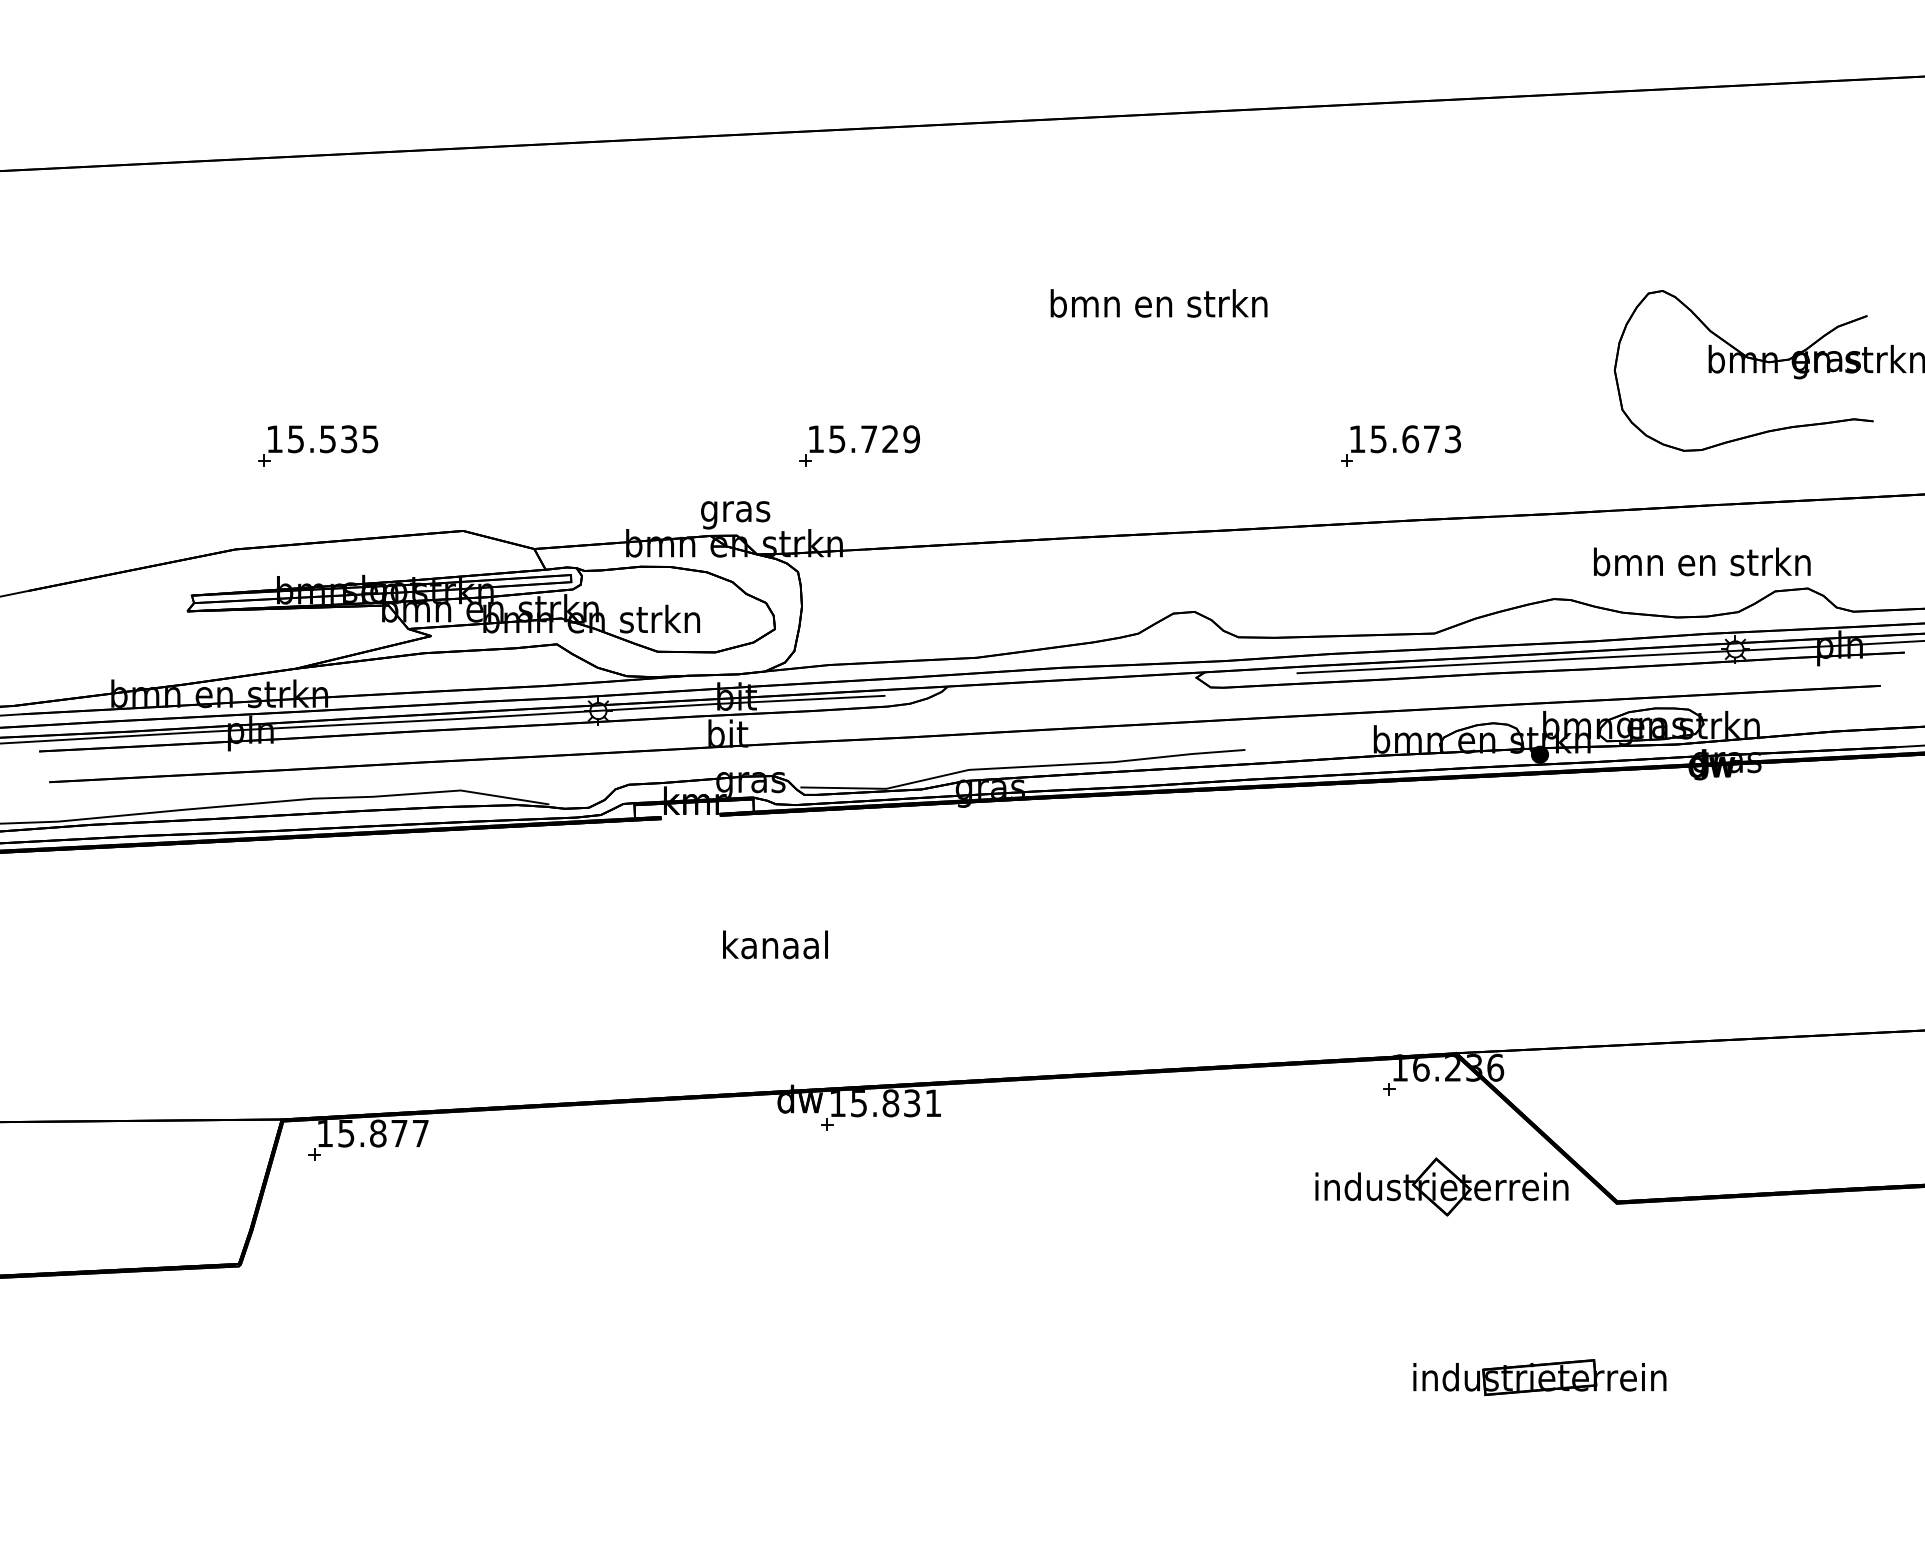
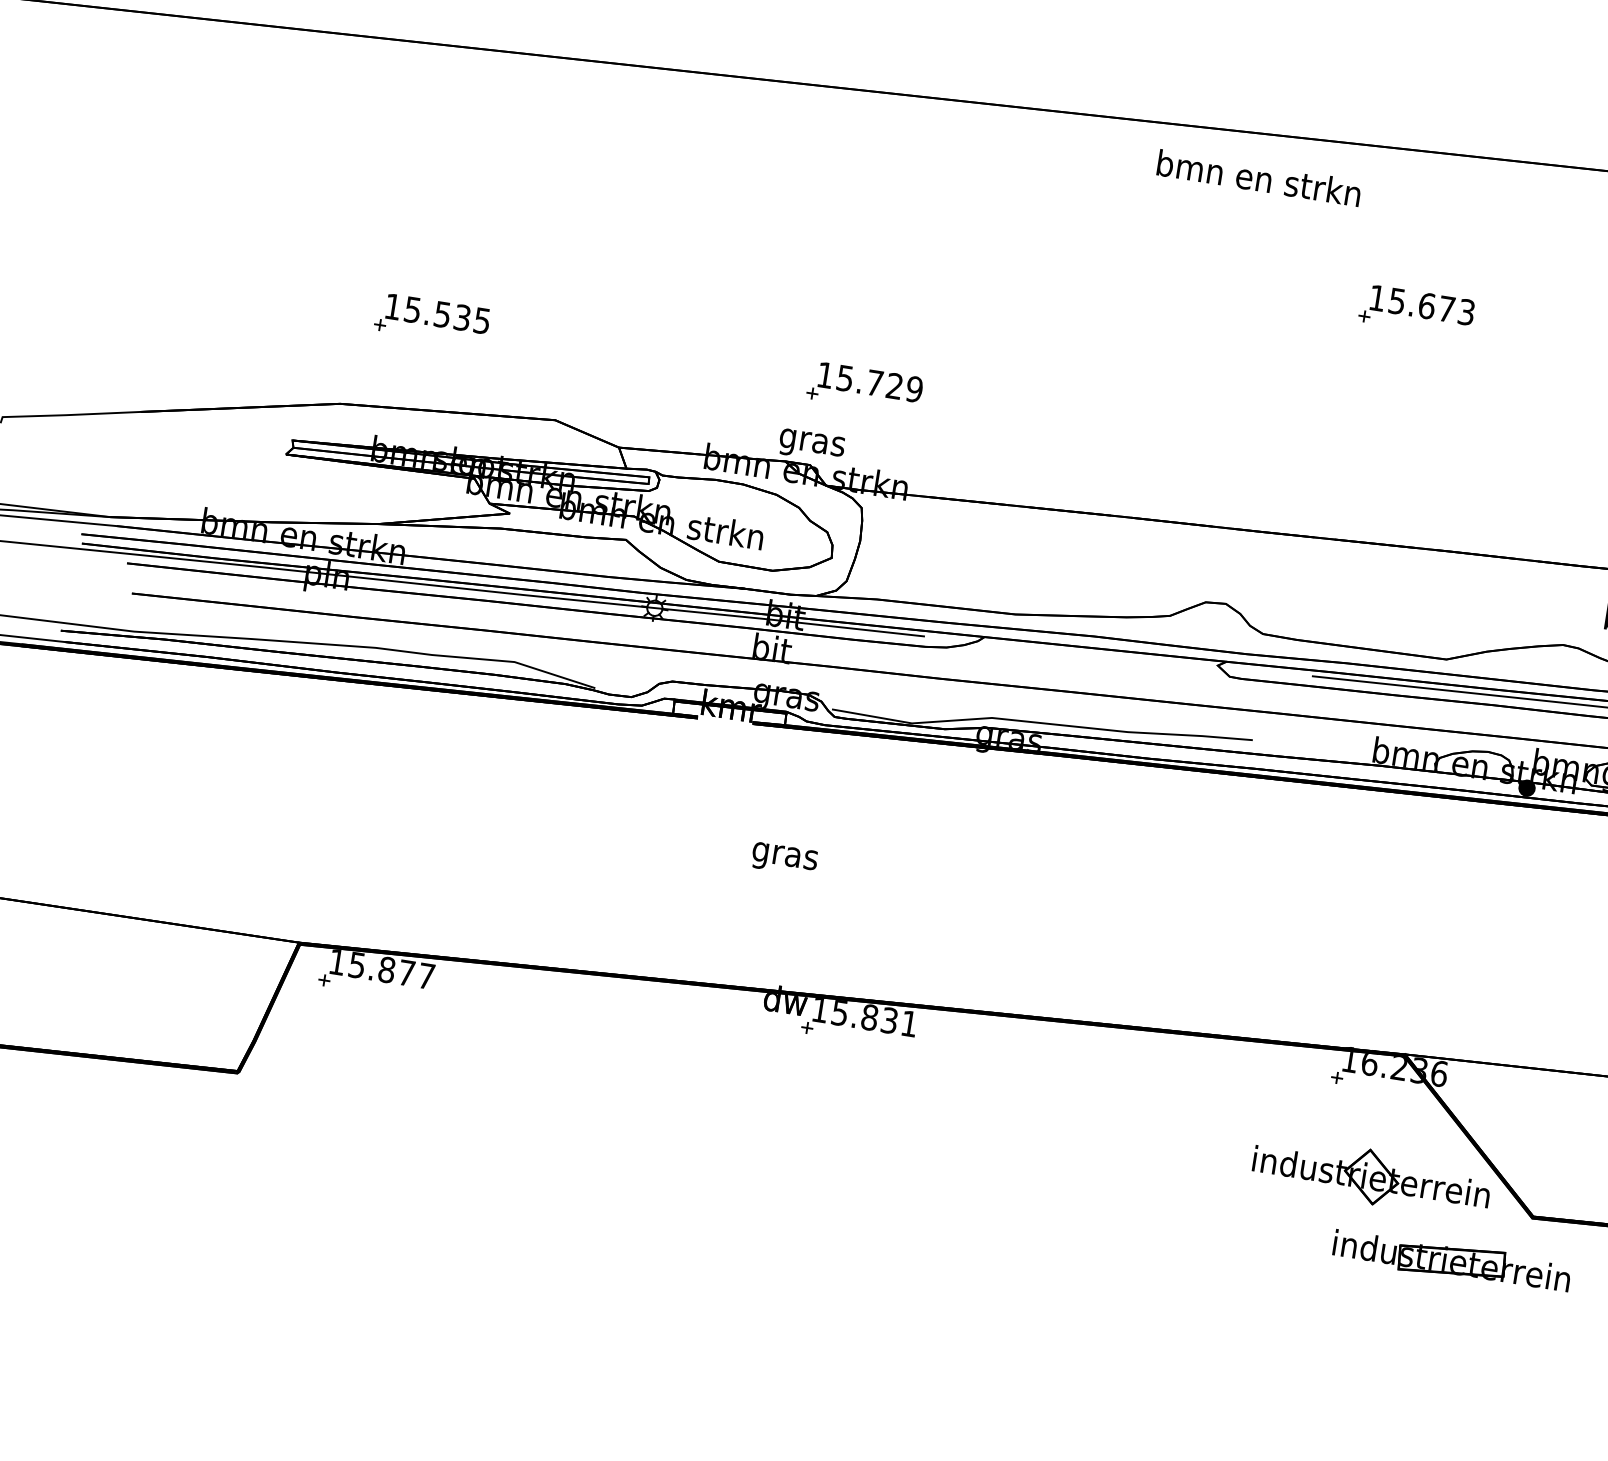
text: (1158, 303) -> (1258, 178), moved
part: (859, 445) -> (864, 387), moved
part: (1400, 445) -> (1416, 310), moved
text: (775, 948) -> (784, 856), kanaal -> gras
part: (1539, 1377) -> (1451, 1261), moved

